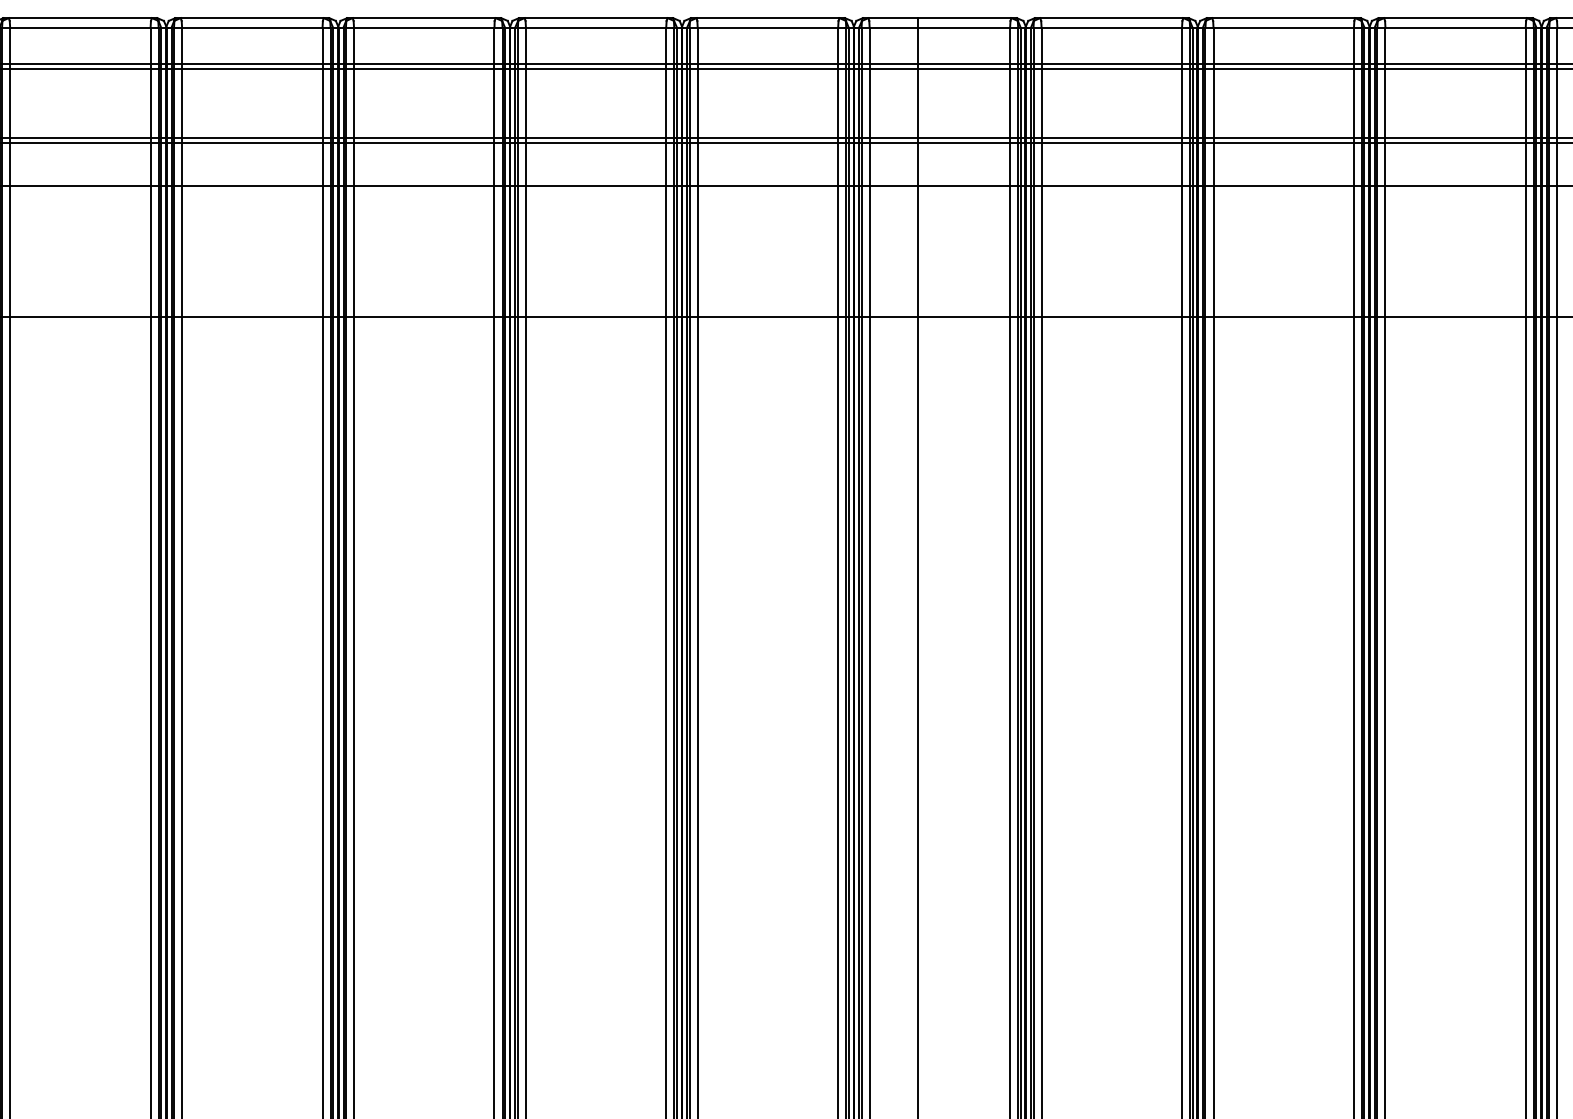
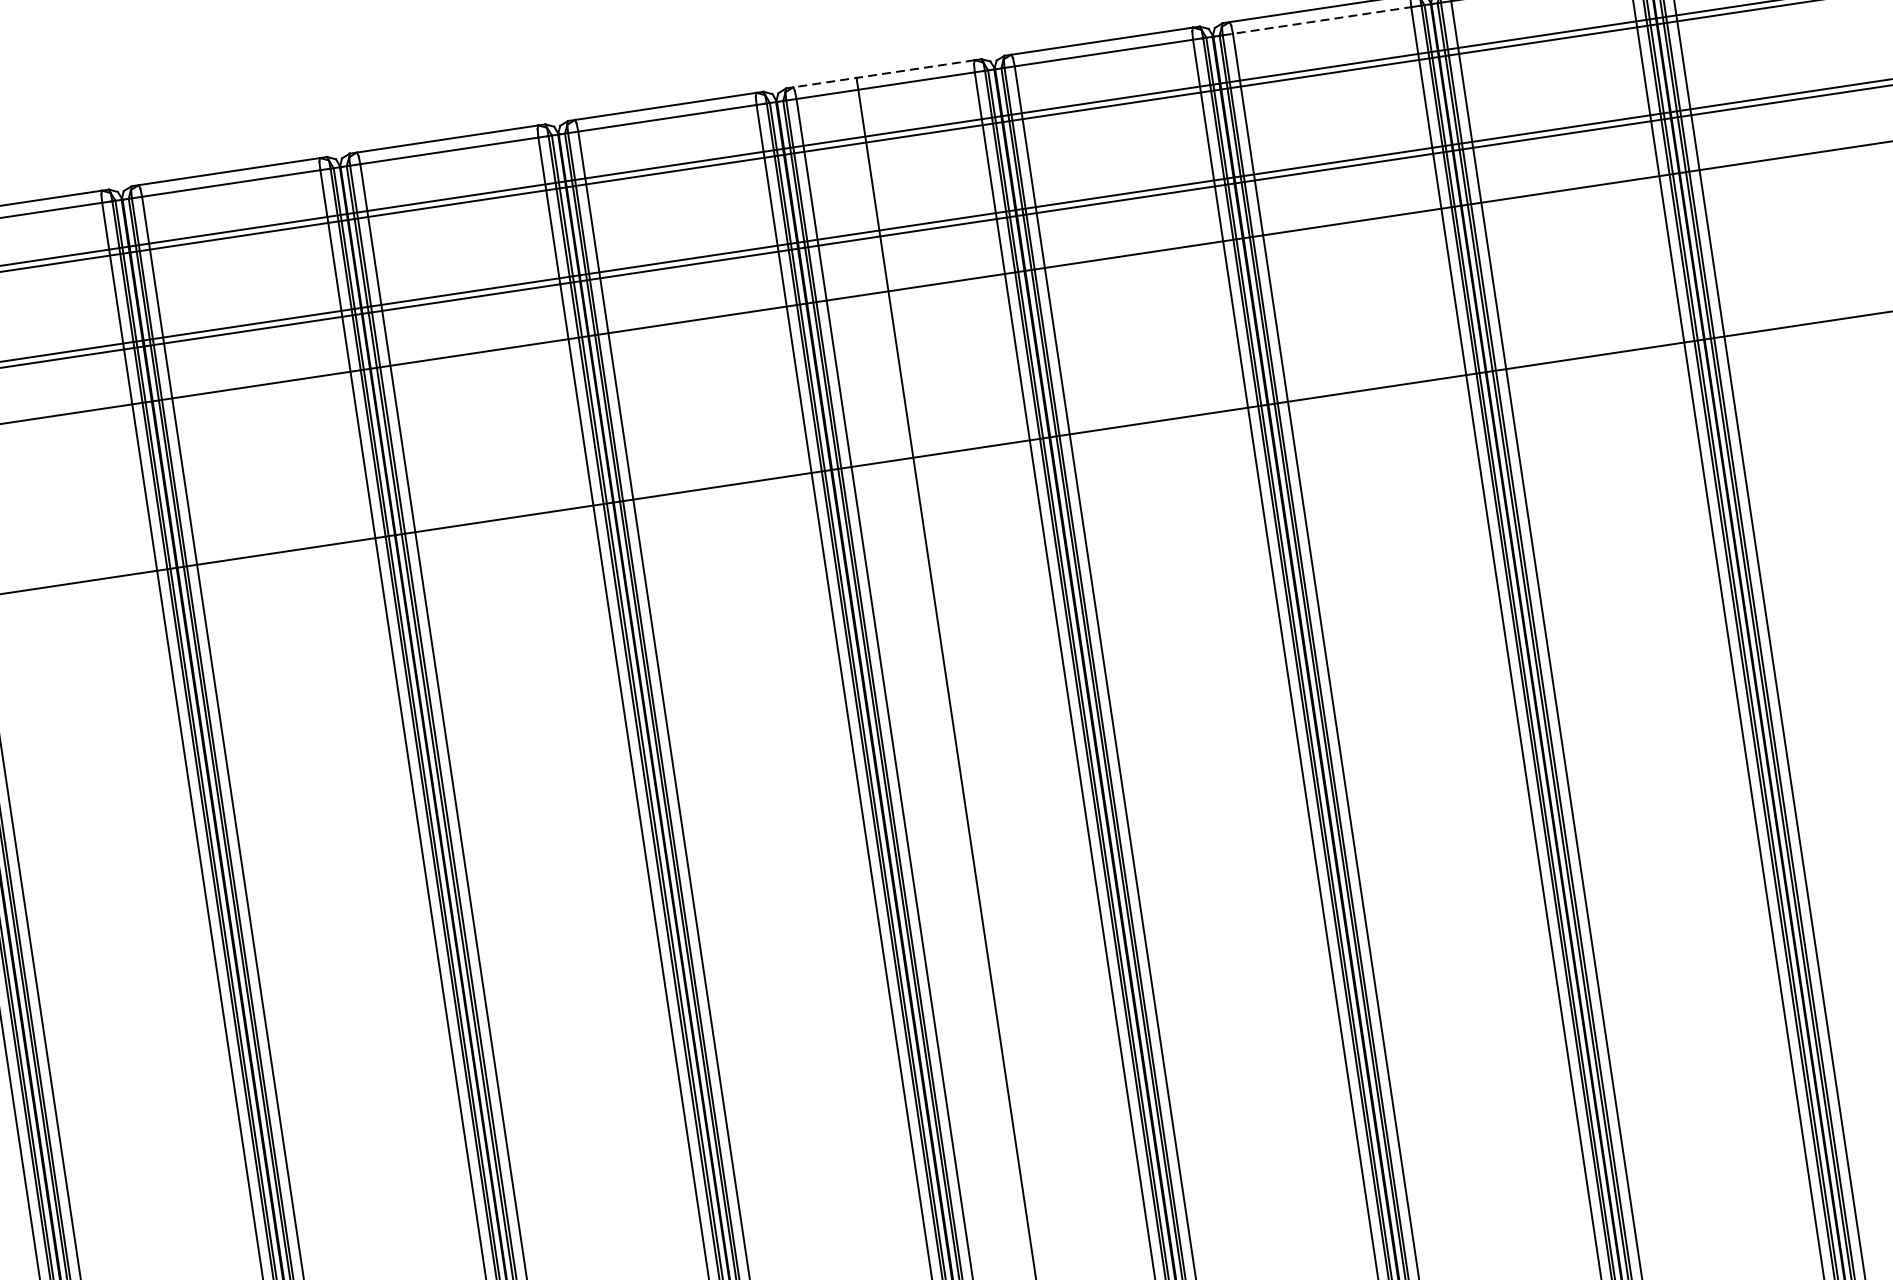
line: (936, 18) -> (879, 74), solid -> dashed
line: (1280, 27) -> (1318, 21), solid -> dashed

